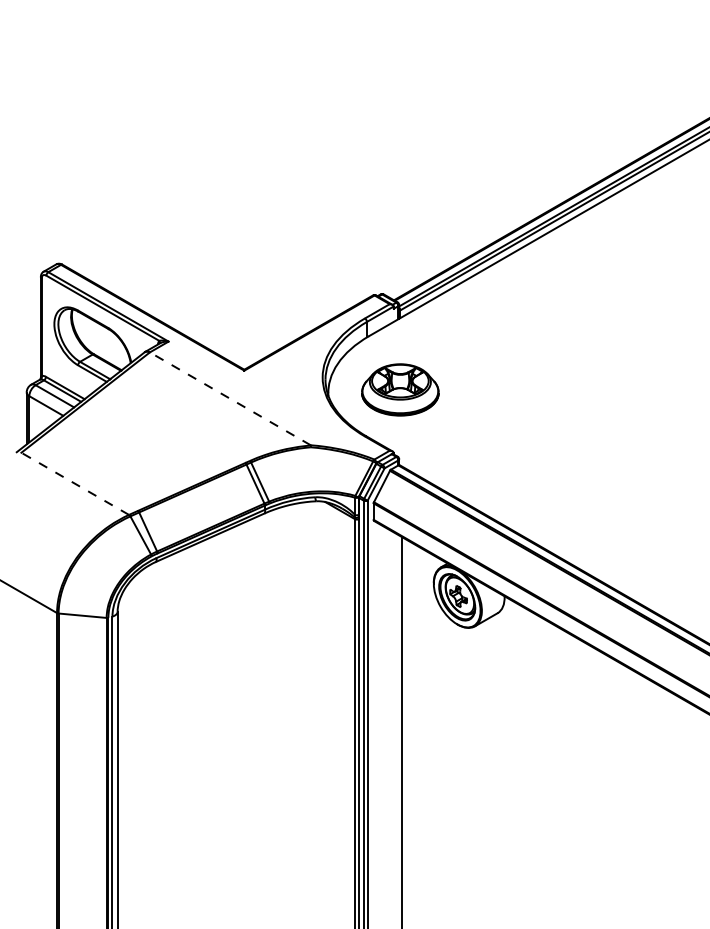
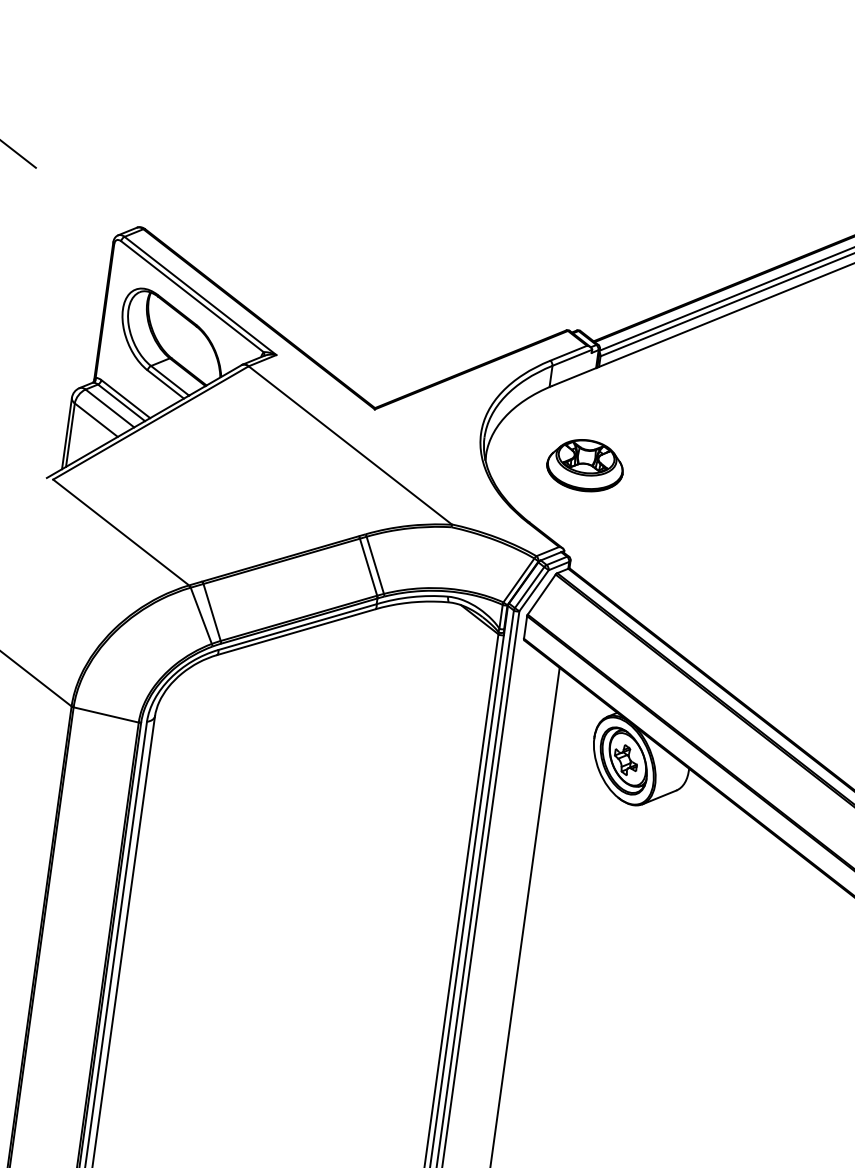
part: (400, 389) -> (585, 464), size x0.71
line: (230, 398) -> (350, 444), dashed -> solid
line: (74, 483) -> (120, 531), dashed -> solid

